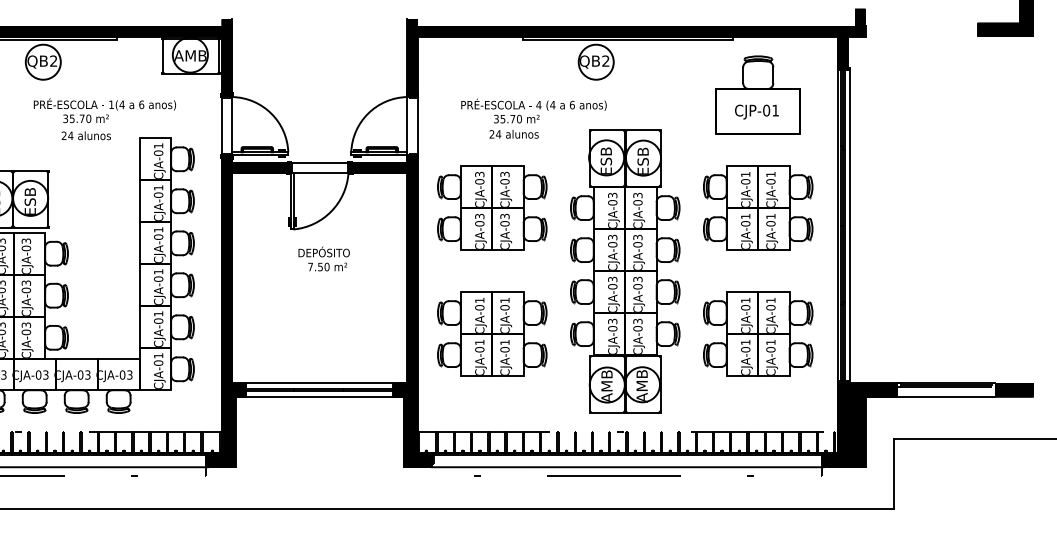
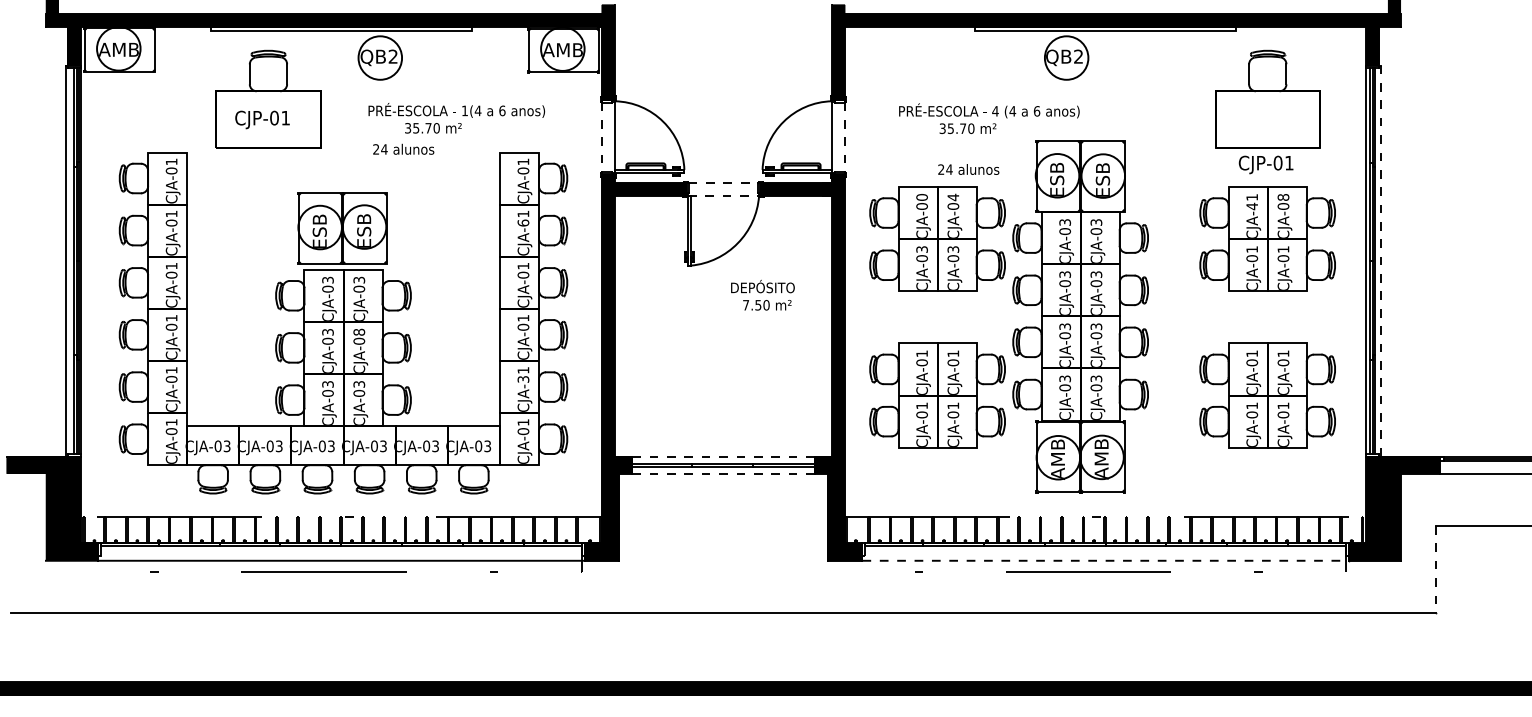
text: (756, 111) -> (1265, 164), moved
line: (221, 126) -> (601, 137), solid -> dashed
line: (418, 126) -> (845, 137), solid -> dashed
text: (513, 134) -> (968, 169), moved
text: (86, 135) -> (403, 148), moved
line: (319, 162) -> (723, 182), solid -> dashed
line: (319, 172) -> (723, 195), solid -> dashed
text: (479, 174) -> (921, 197), CJA-03 -> CJA-00
text: (505, 174) -> (953, 197), CJA-03 -> CJA-04
text: (770, 174) -> (1283, 197), CJA-01 -> CJA-08
text: (745, 181) -> (1252, 206), CJA-01 -> CJA-41
text: (157, 194) -> (522, 222), CJA-01 -> CJA-61
line: (849, 225) -> (1381, 260), solid -> dashed
text: (323, 258) -> (762, 294), moved
part: (625, 271) -> (1080, 316), moved
text: (26, 282) -> (359, 331), CJA-03 -> CJA-08
text: (158, 321) -> (523, 379), CJA-01 -> CJA-31
line: (319, 383) -> (723, 456), solid -> dashed
line: (319, 396) -> (723, 473), solid -> dashed
line: (628, 467) -> (1106, 560), solid -> dashed
line: (893, 474) -> (1435, 569), solid -> dashed

